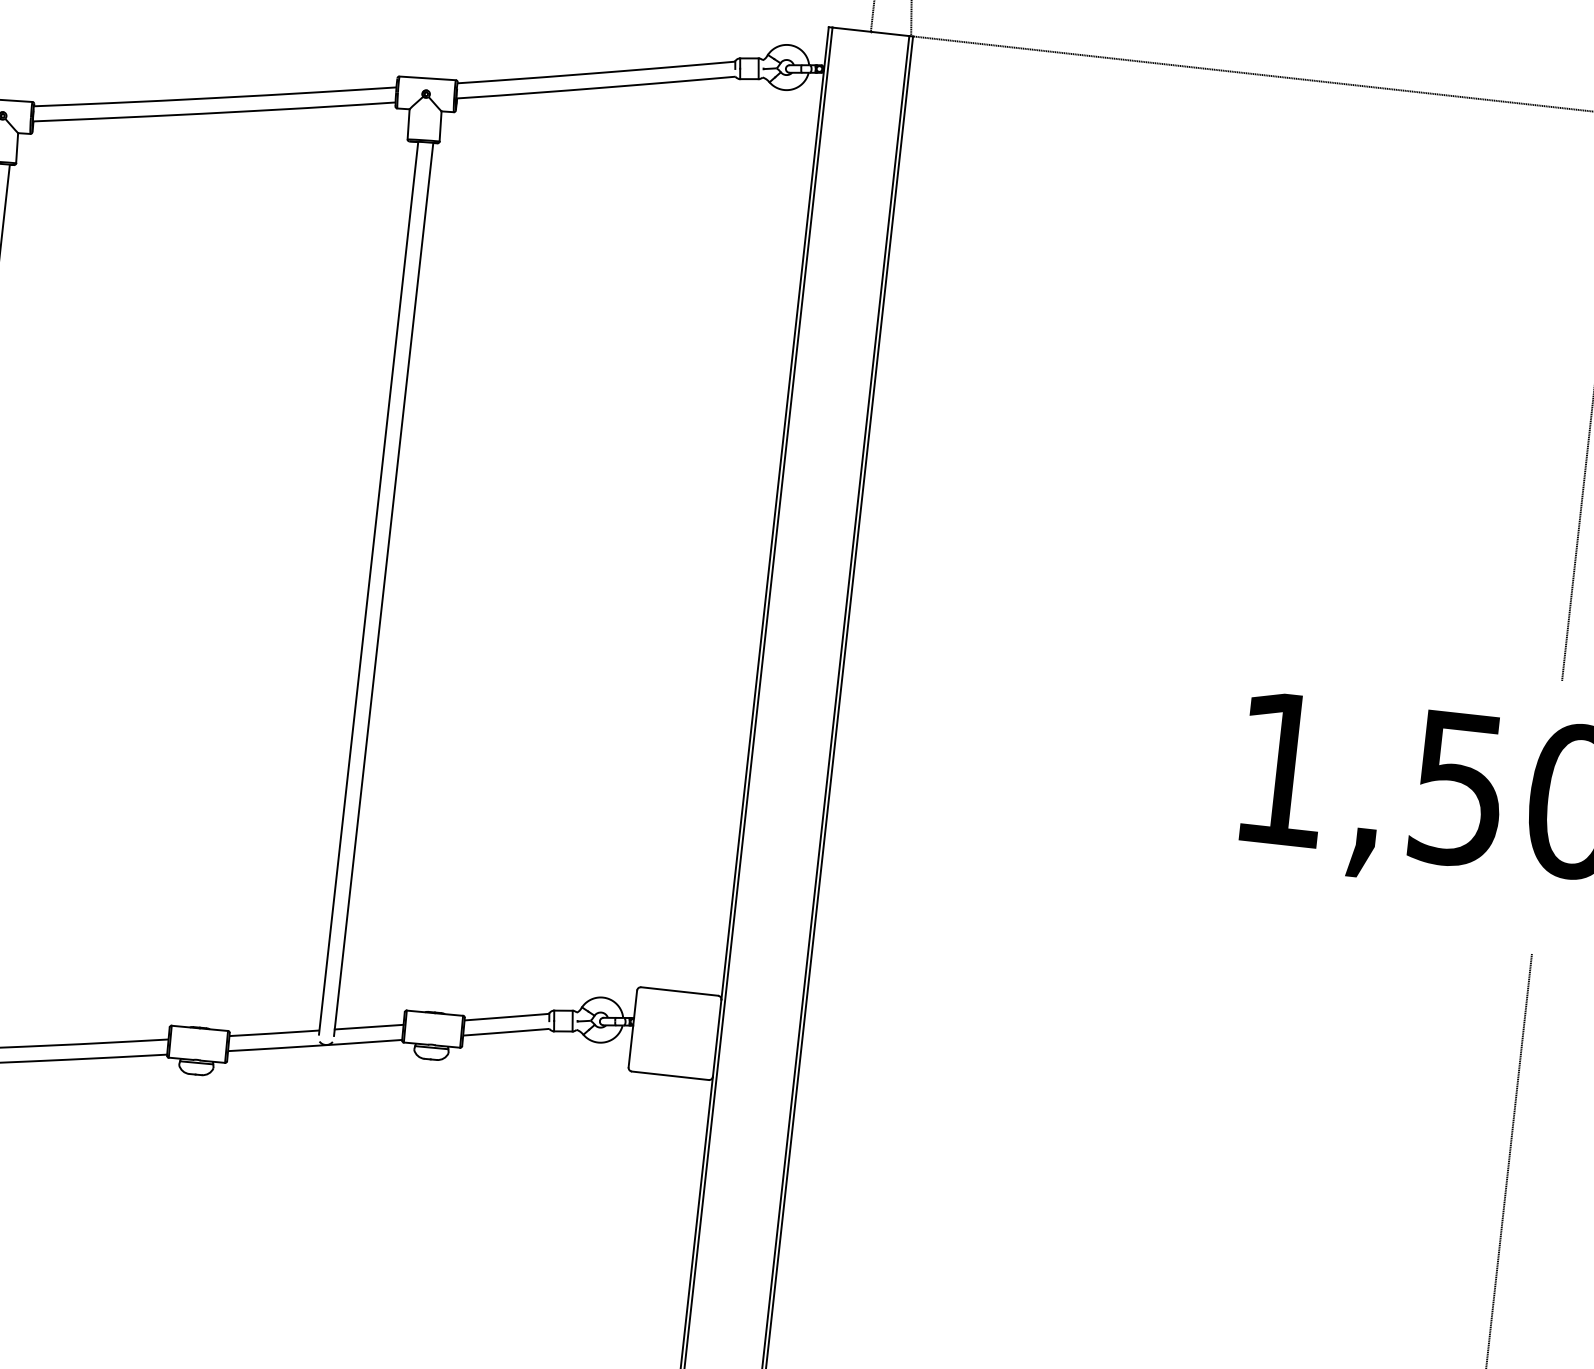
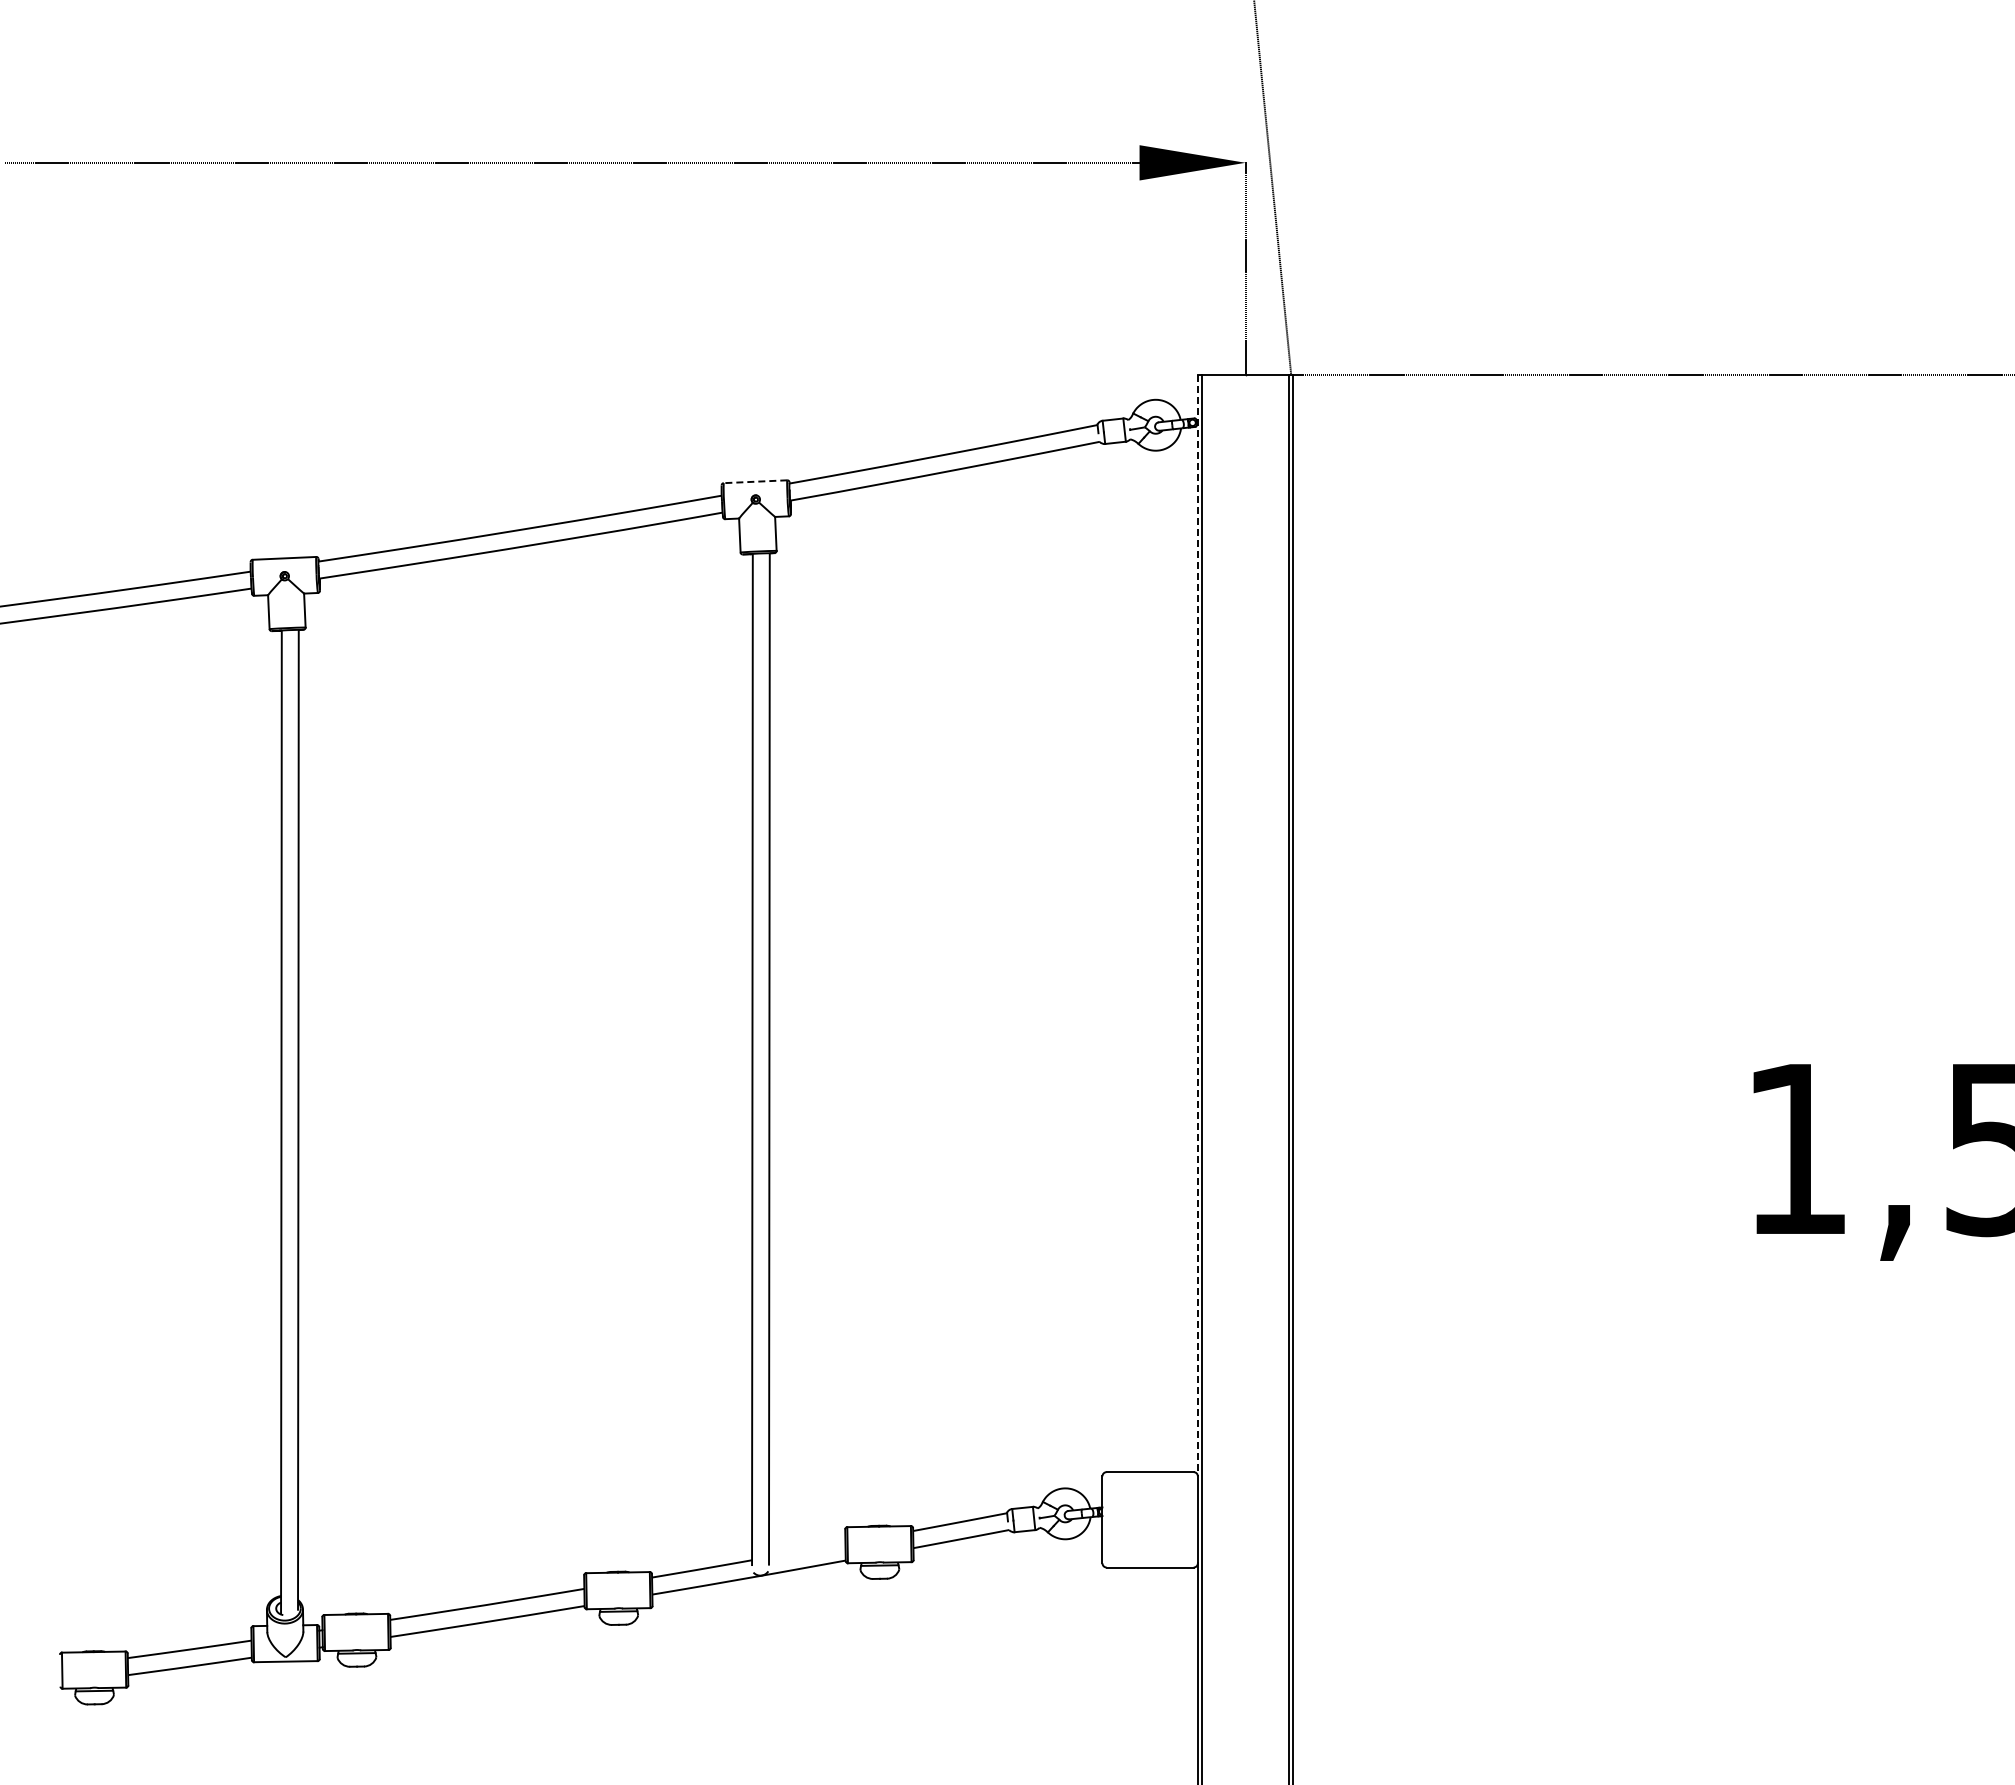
line: (427, 78) -> (755, 481), solid -> dashed
line: (774, 513) -> (1197, 925), solid -> dashed
line: (369, 1027) -> (807, 1550), removed

